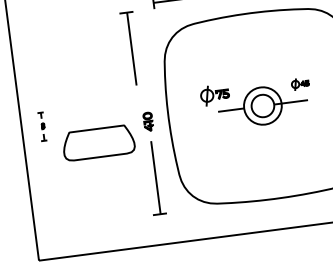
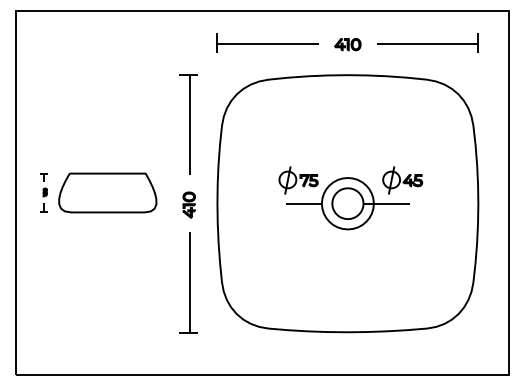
part: (131, 48) -> (188, 124), moved
part: (300, 84) -> (402, 180), size x1.67
part: (214, 95) -> (298, 180), moved
part: (98, 142) -> (107, 192), moved

